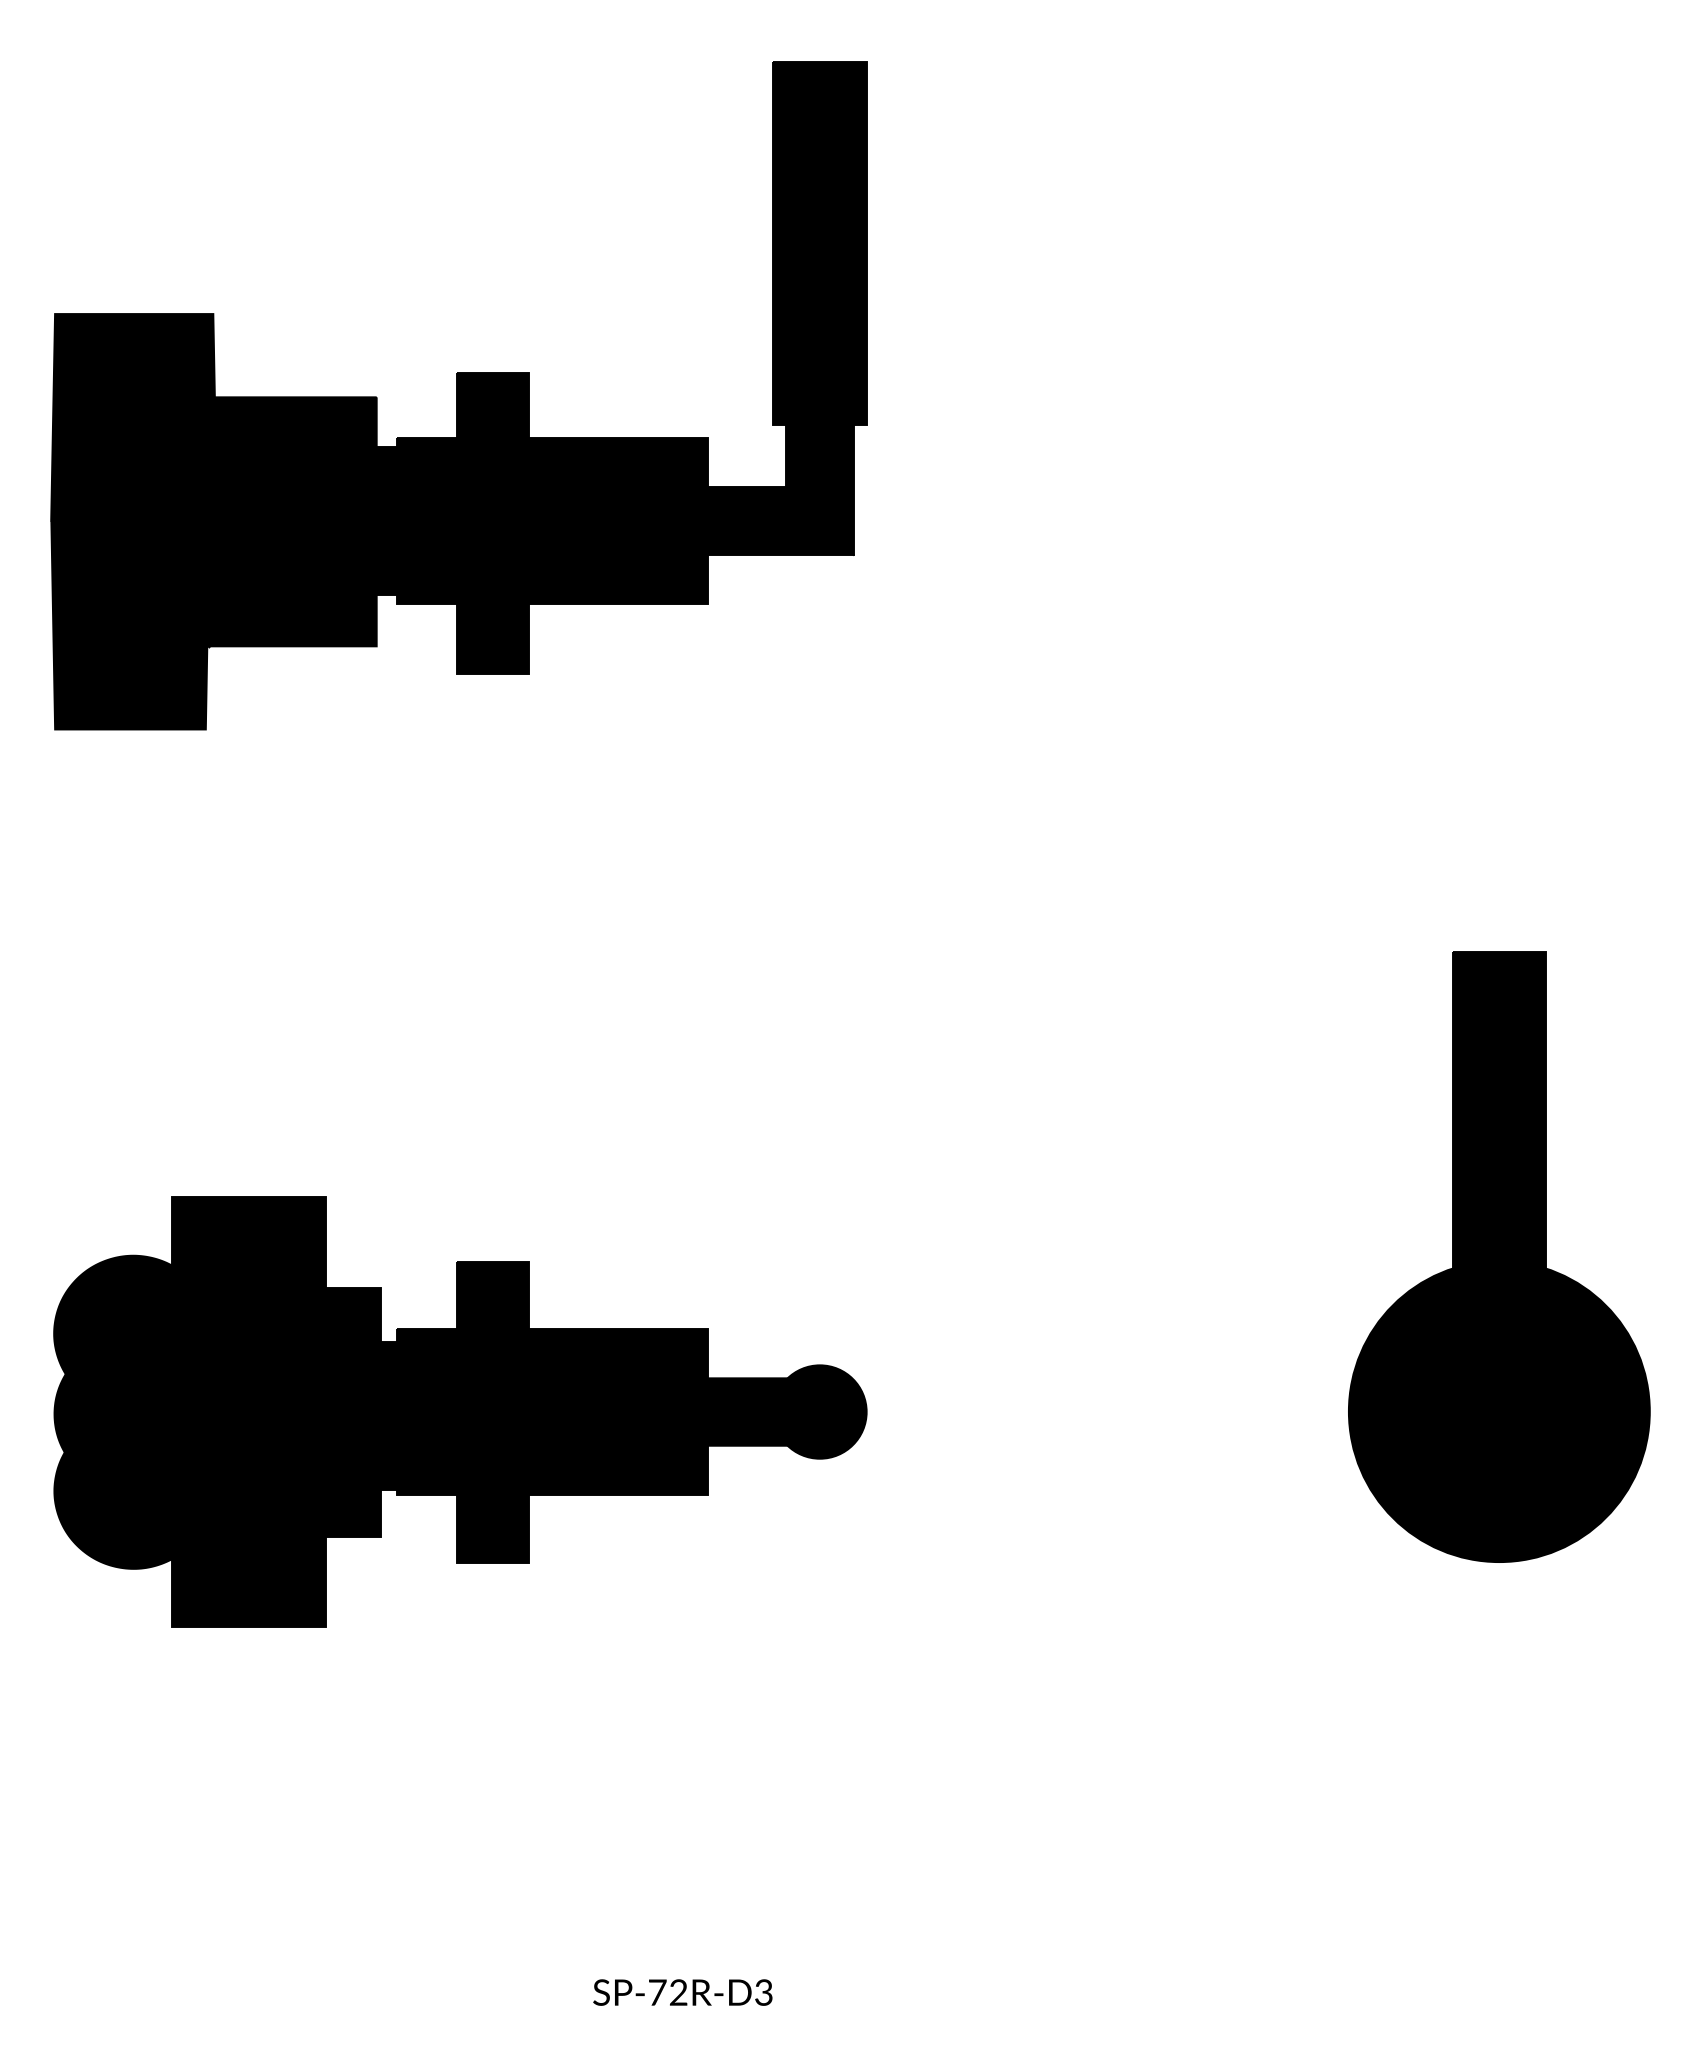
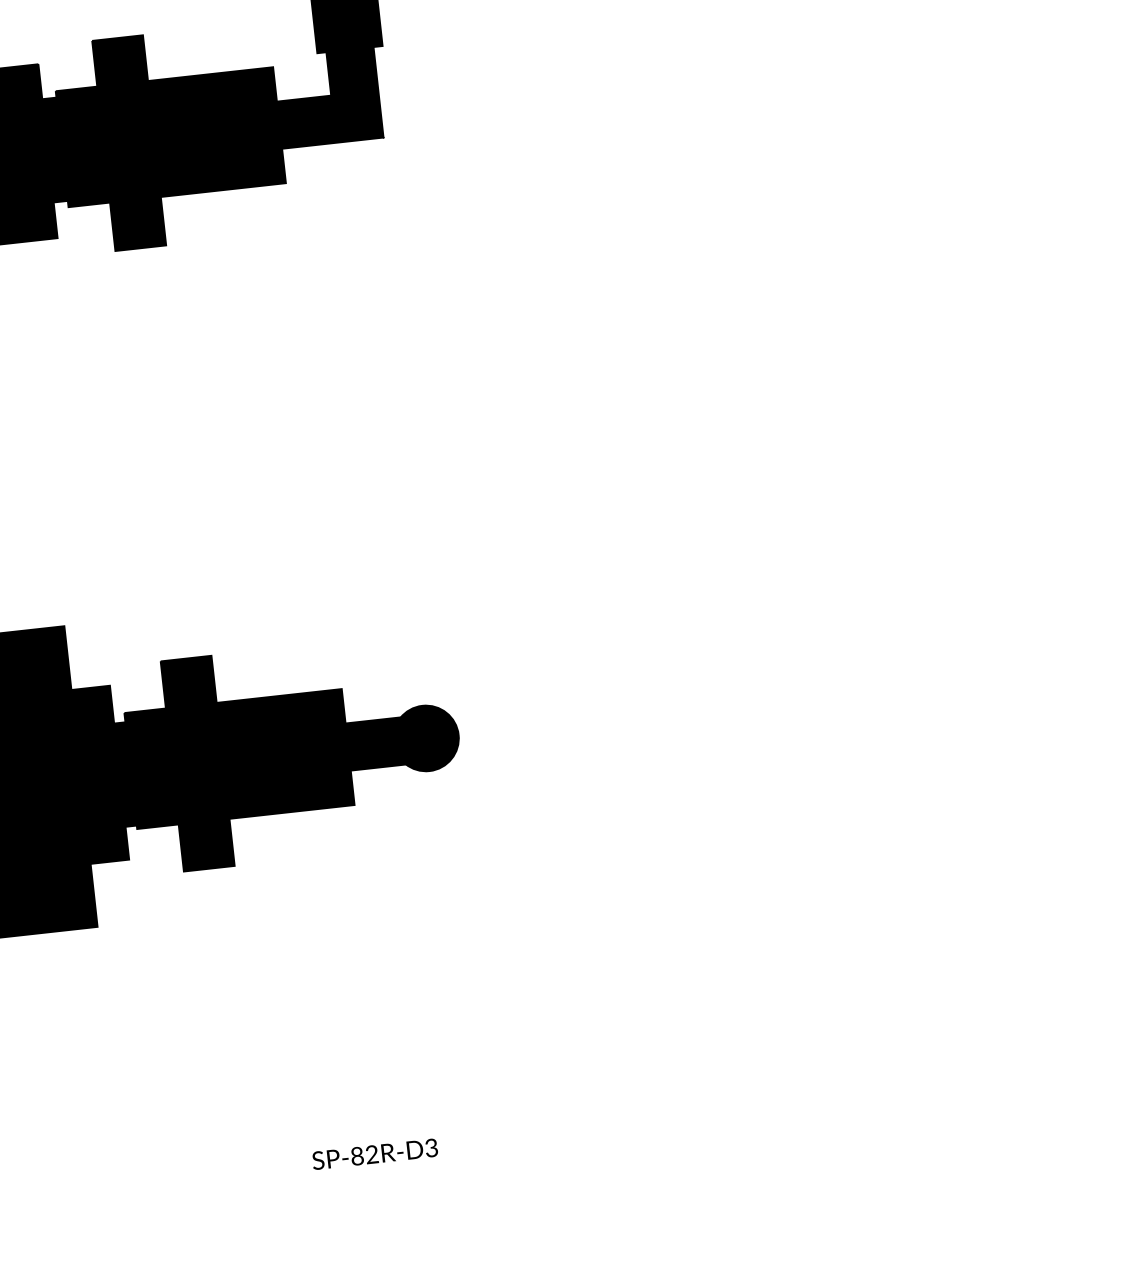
part: (1499, 1256) -> (888, 577), removed
text: (657, 1992) -> (357, 1156), SP-72R-D3 -> SP-82R-D3

